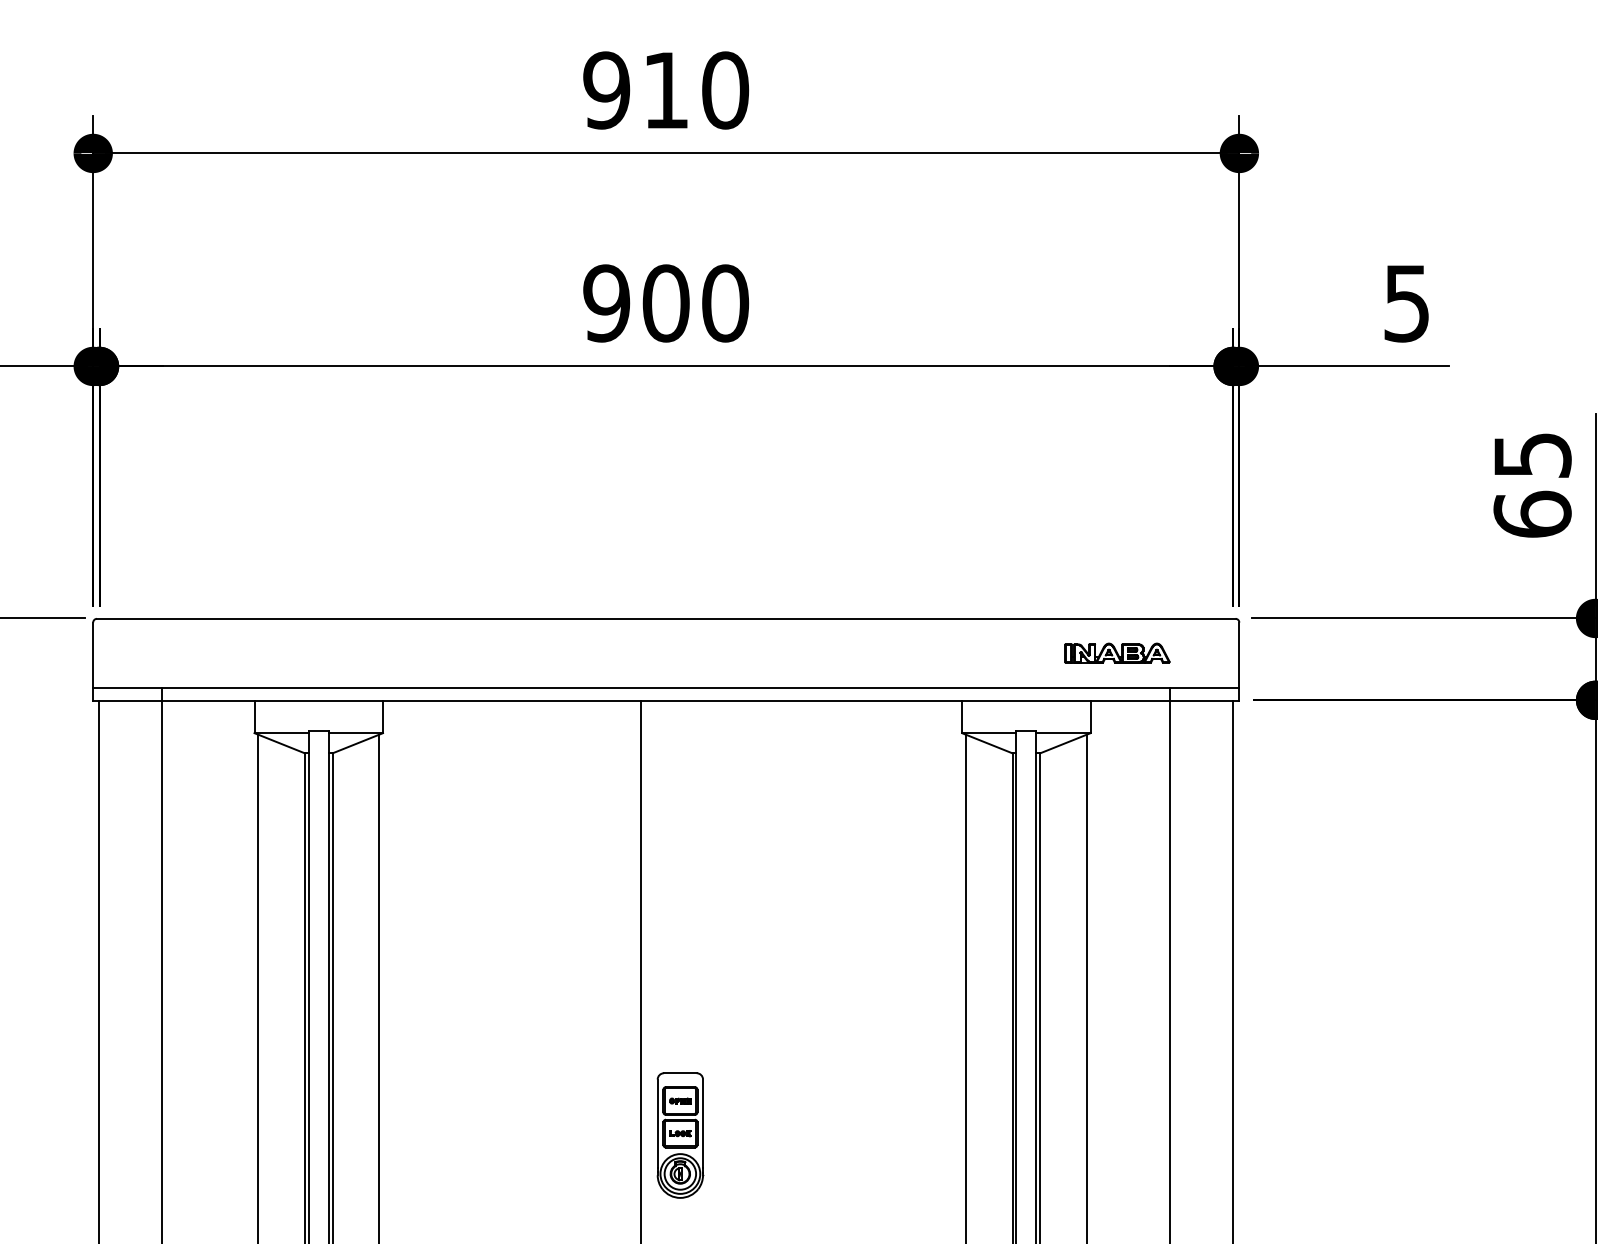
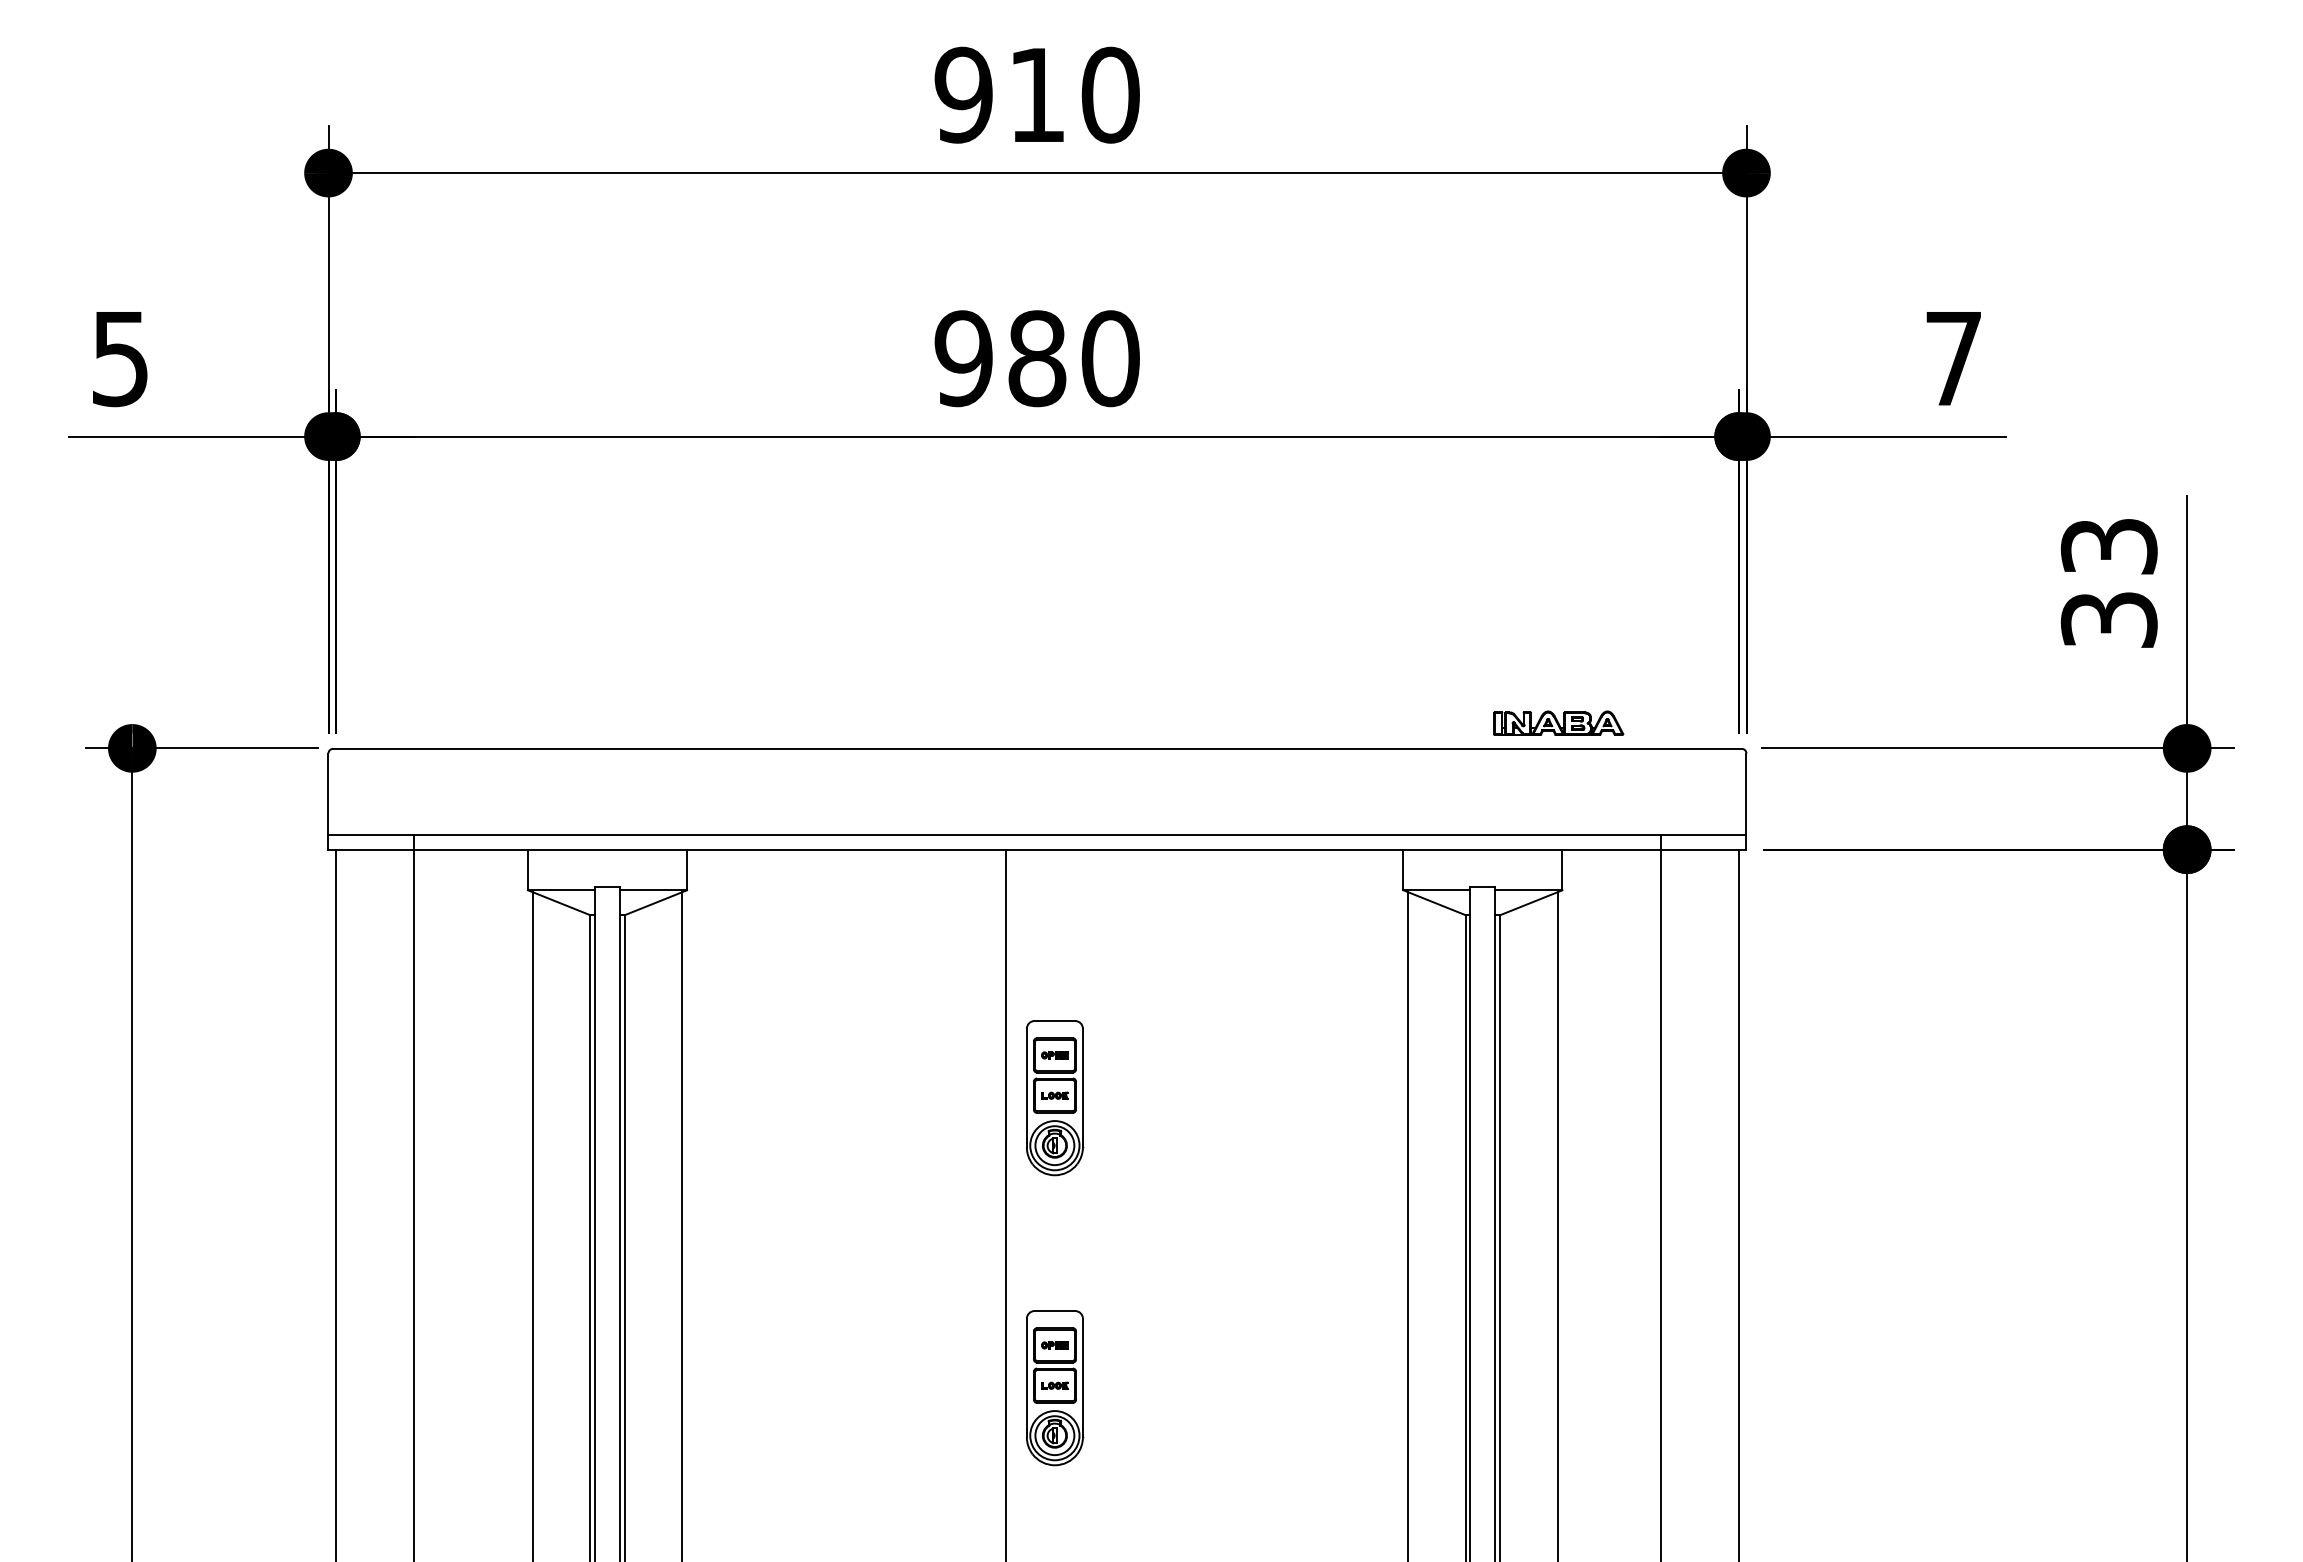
text: (666, 303) -> (1037, 358), 900 -> 980
text: (1406, 304) -> (1953, 359), 5 -> 7
text: (1531, 485) -> (2108, 583), 65 -> 33
part: (1117, 652) -> (1558, 722), moved
part: (680, 901) -> (1055, 1098), added

